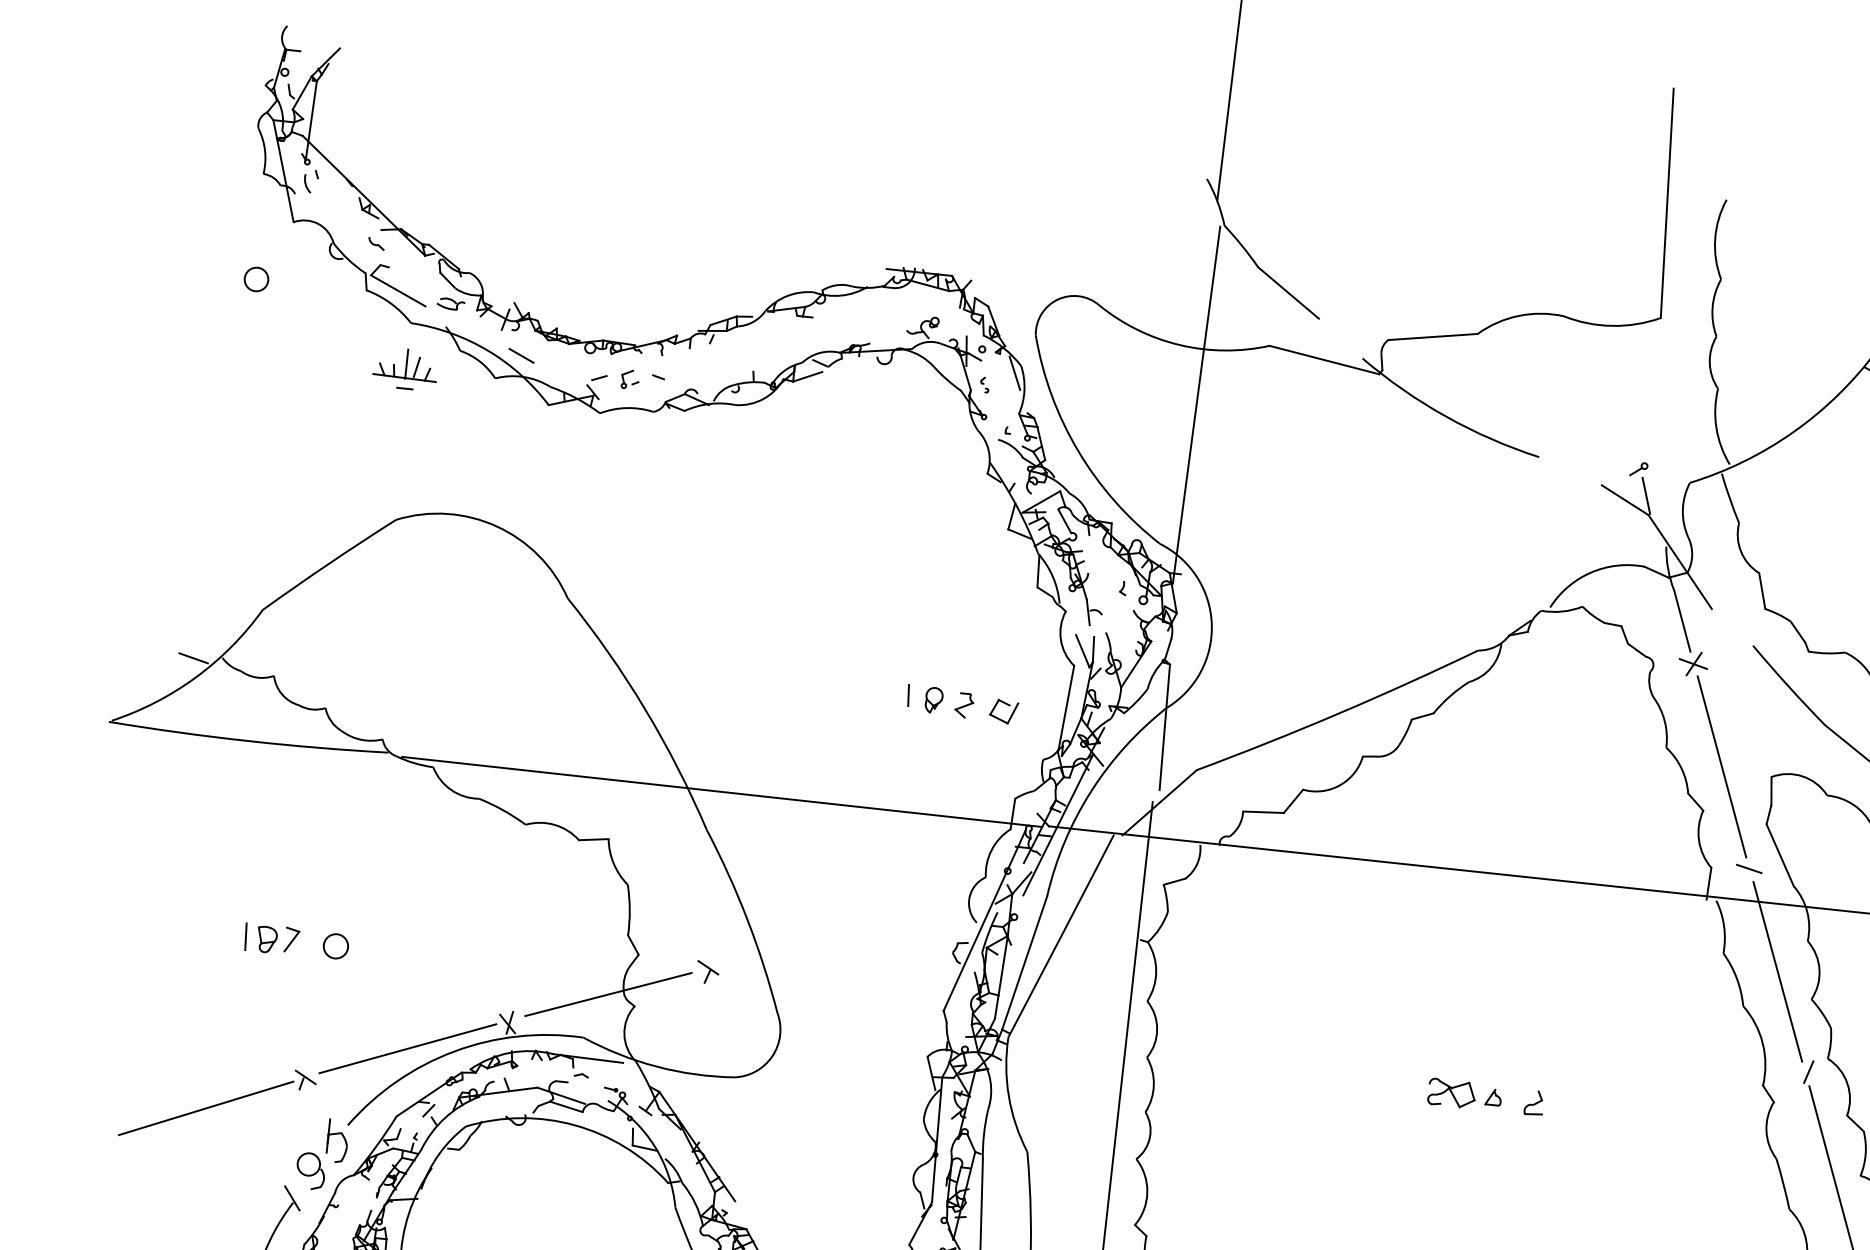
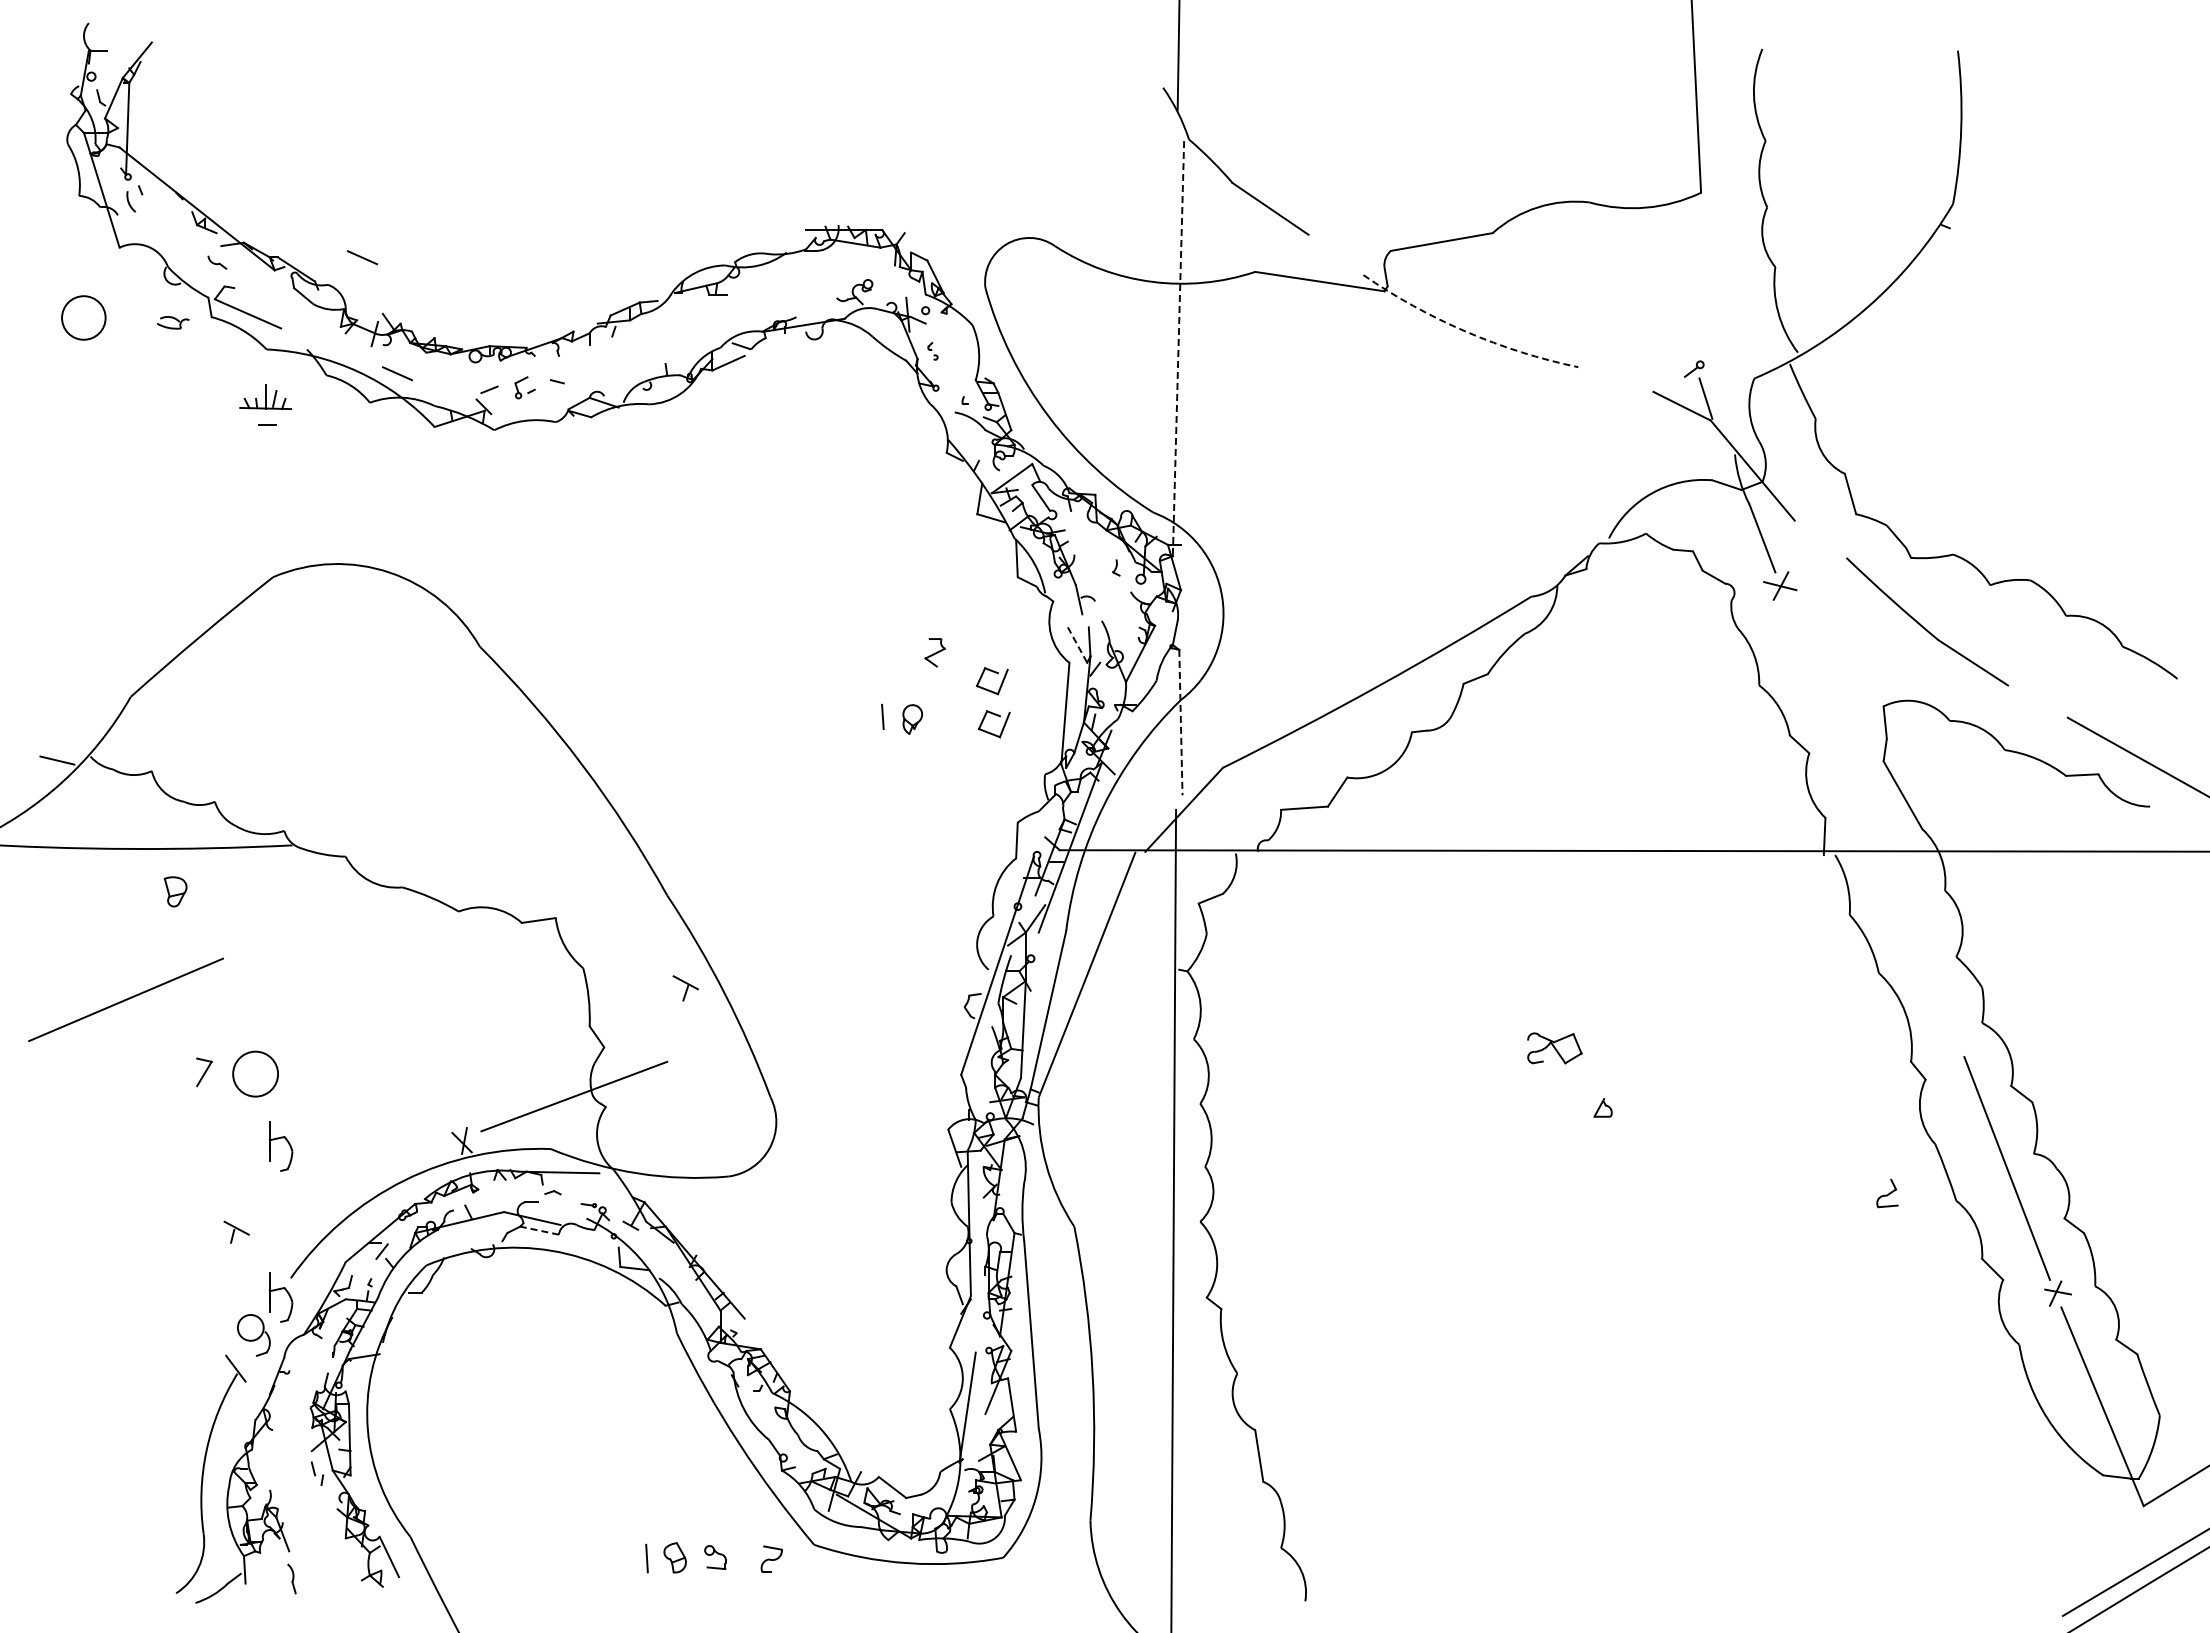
line: (501, 252) -> (361, 257), added
circle: (256, 279) -> (83, 317), size x1.6
part: (450, 303) -> (172, 322), moved
part: (405, 364) -> (265, 397), size x0.7
line: (1014, 372) -> (965, 333), removed
line: (1196, 404) -> (1178, 348), solid -> dashed
arc: (1446, 416) -> (1466, 331), solid -> dashed
line: (1082, 651) -> (1077, 645), solid -> dashed
part: (1002, 681) -> (989, 689), added
part: (963, 705) -> (934, 652), moved
line: (1164, 727) -> (1180, 722), solid -> dashed
line: (1722, 766) -> (1825, 700), removed
line: (721, 791) -> (679, 849), removed
line: (1748, 868) -> (1868, 814), removed
line: (245, 936) -> (150, 1073), removed
part: (266, 939) -> (175, 891), moved
circle: (335, 946) -> (255, 1074), size x1.6
line: (1777, 971) -> (1914, 929), removed
part: (707, 972) -> (685, 988), moved
part: (349, 1004) -> (278, 1139), added
line: (407, 1048) -> (350, 1182), removed
line: (1808, 1071) -> (1961, 1040), removed
part: (1451, 1093) -> (1554, 1048), moved
part: (1534, 1103) -> (1887, 1193), moved
line: (566, 1106) -> (539, 1230), solid -> dashed
line: (205, 1108) -> (125, 999), moved

